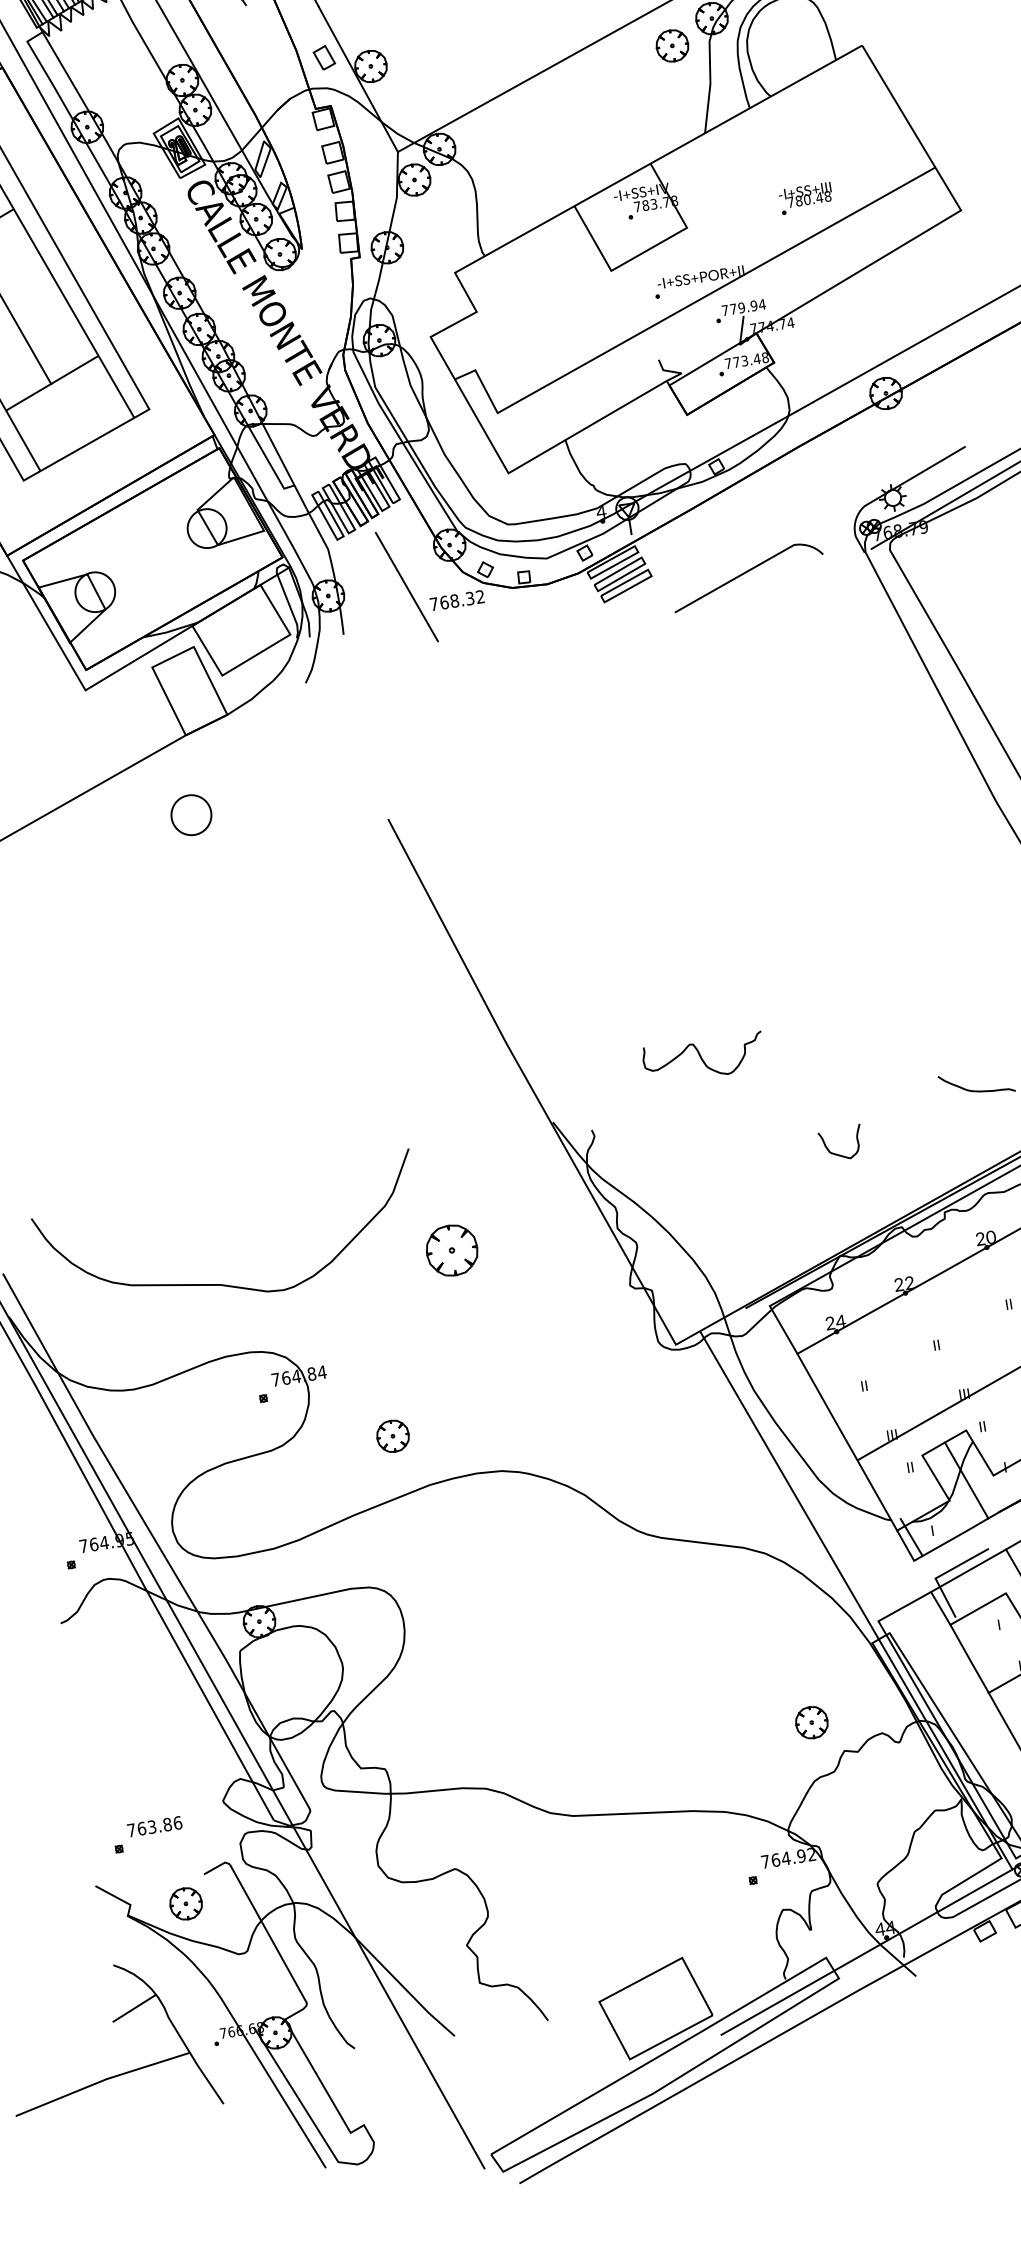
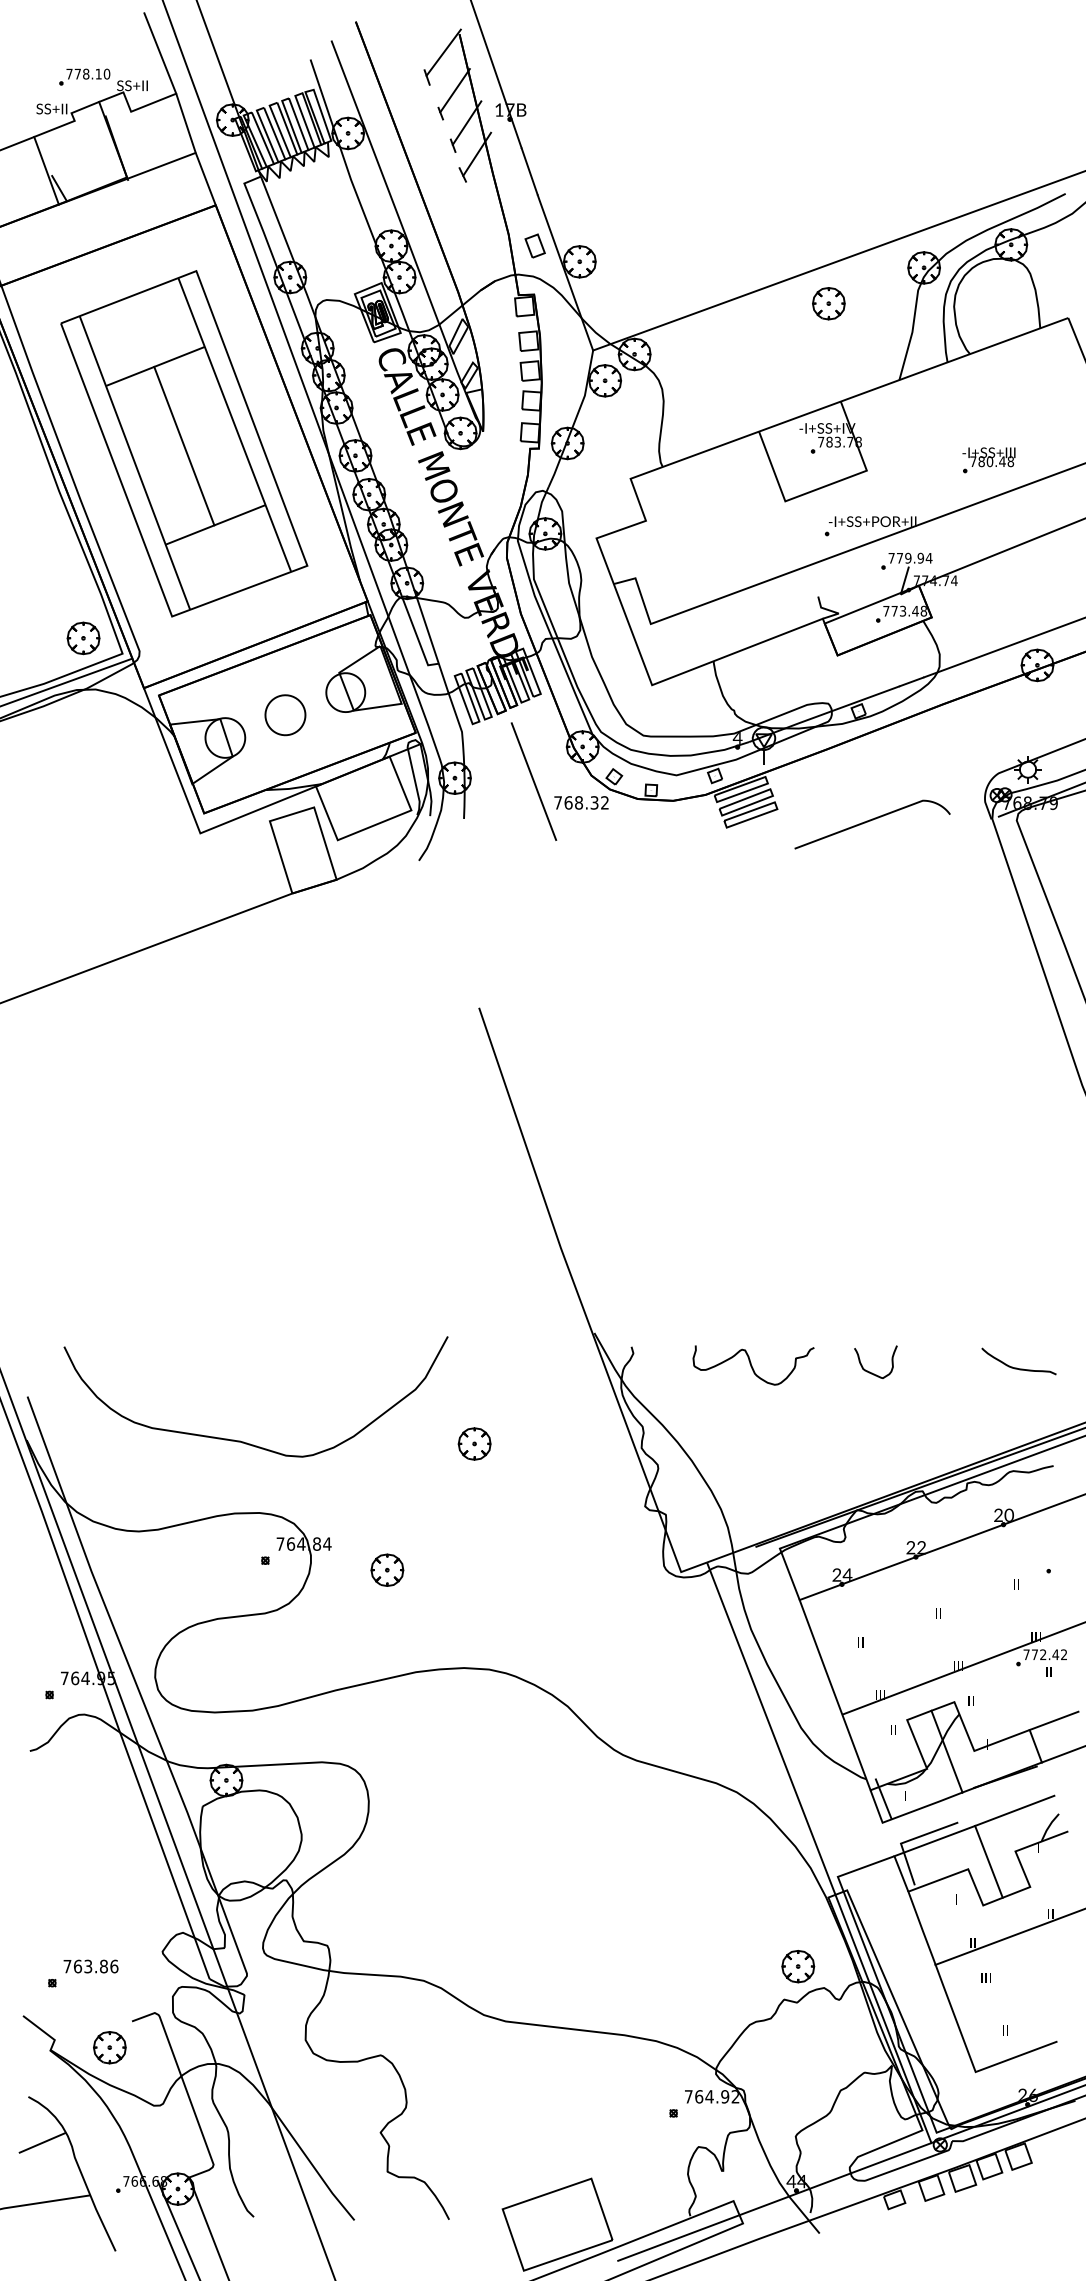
part: (672, 45) -> (828, 303), moved
part: (191, 815) -> (285, 715), moved
curve: (702, 1058) -> (752, 1365), moved
curve: (837, 1153) -> (870, 1371), moved
part: (451, 1250) -> (474, 1443), size x0.62
part: (393, 1435) -> (387, 1569), moved
part: (812, 1722) -> (798, 1966), moved

